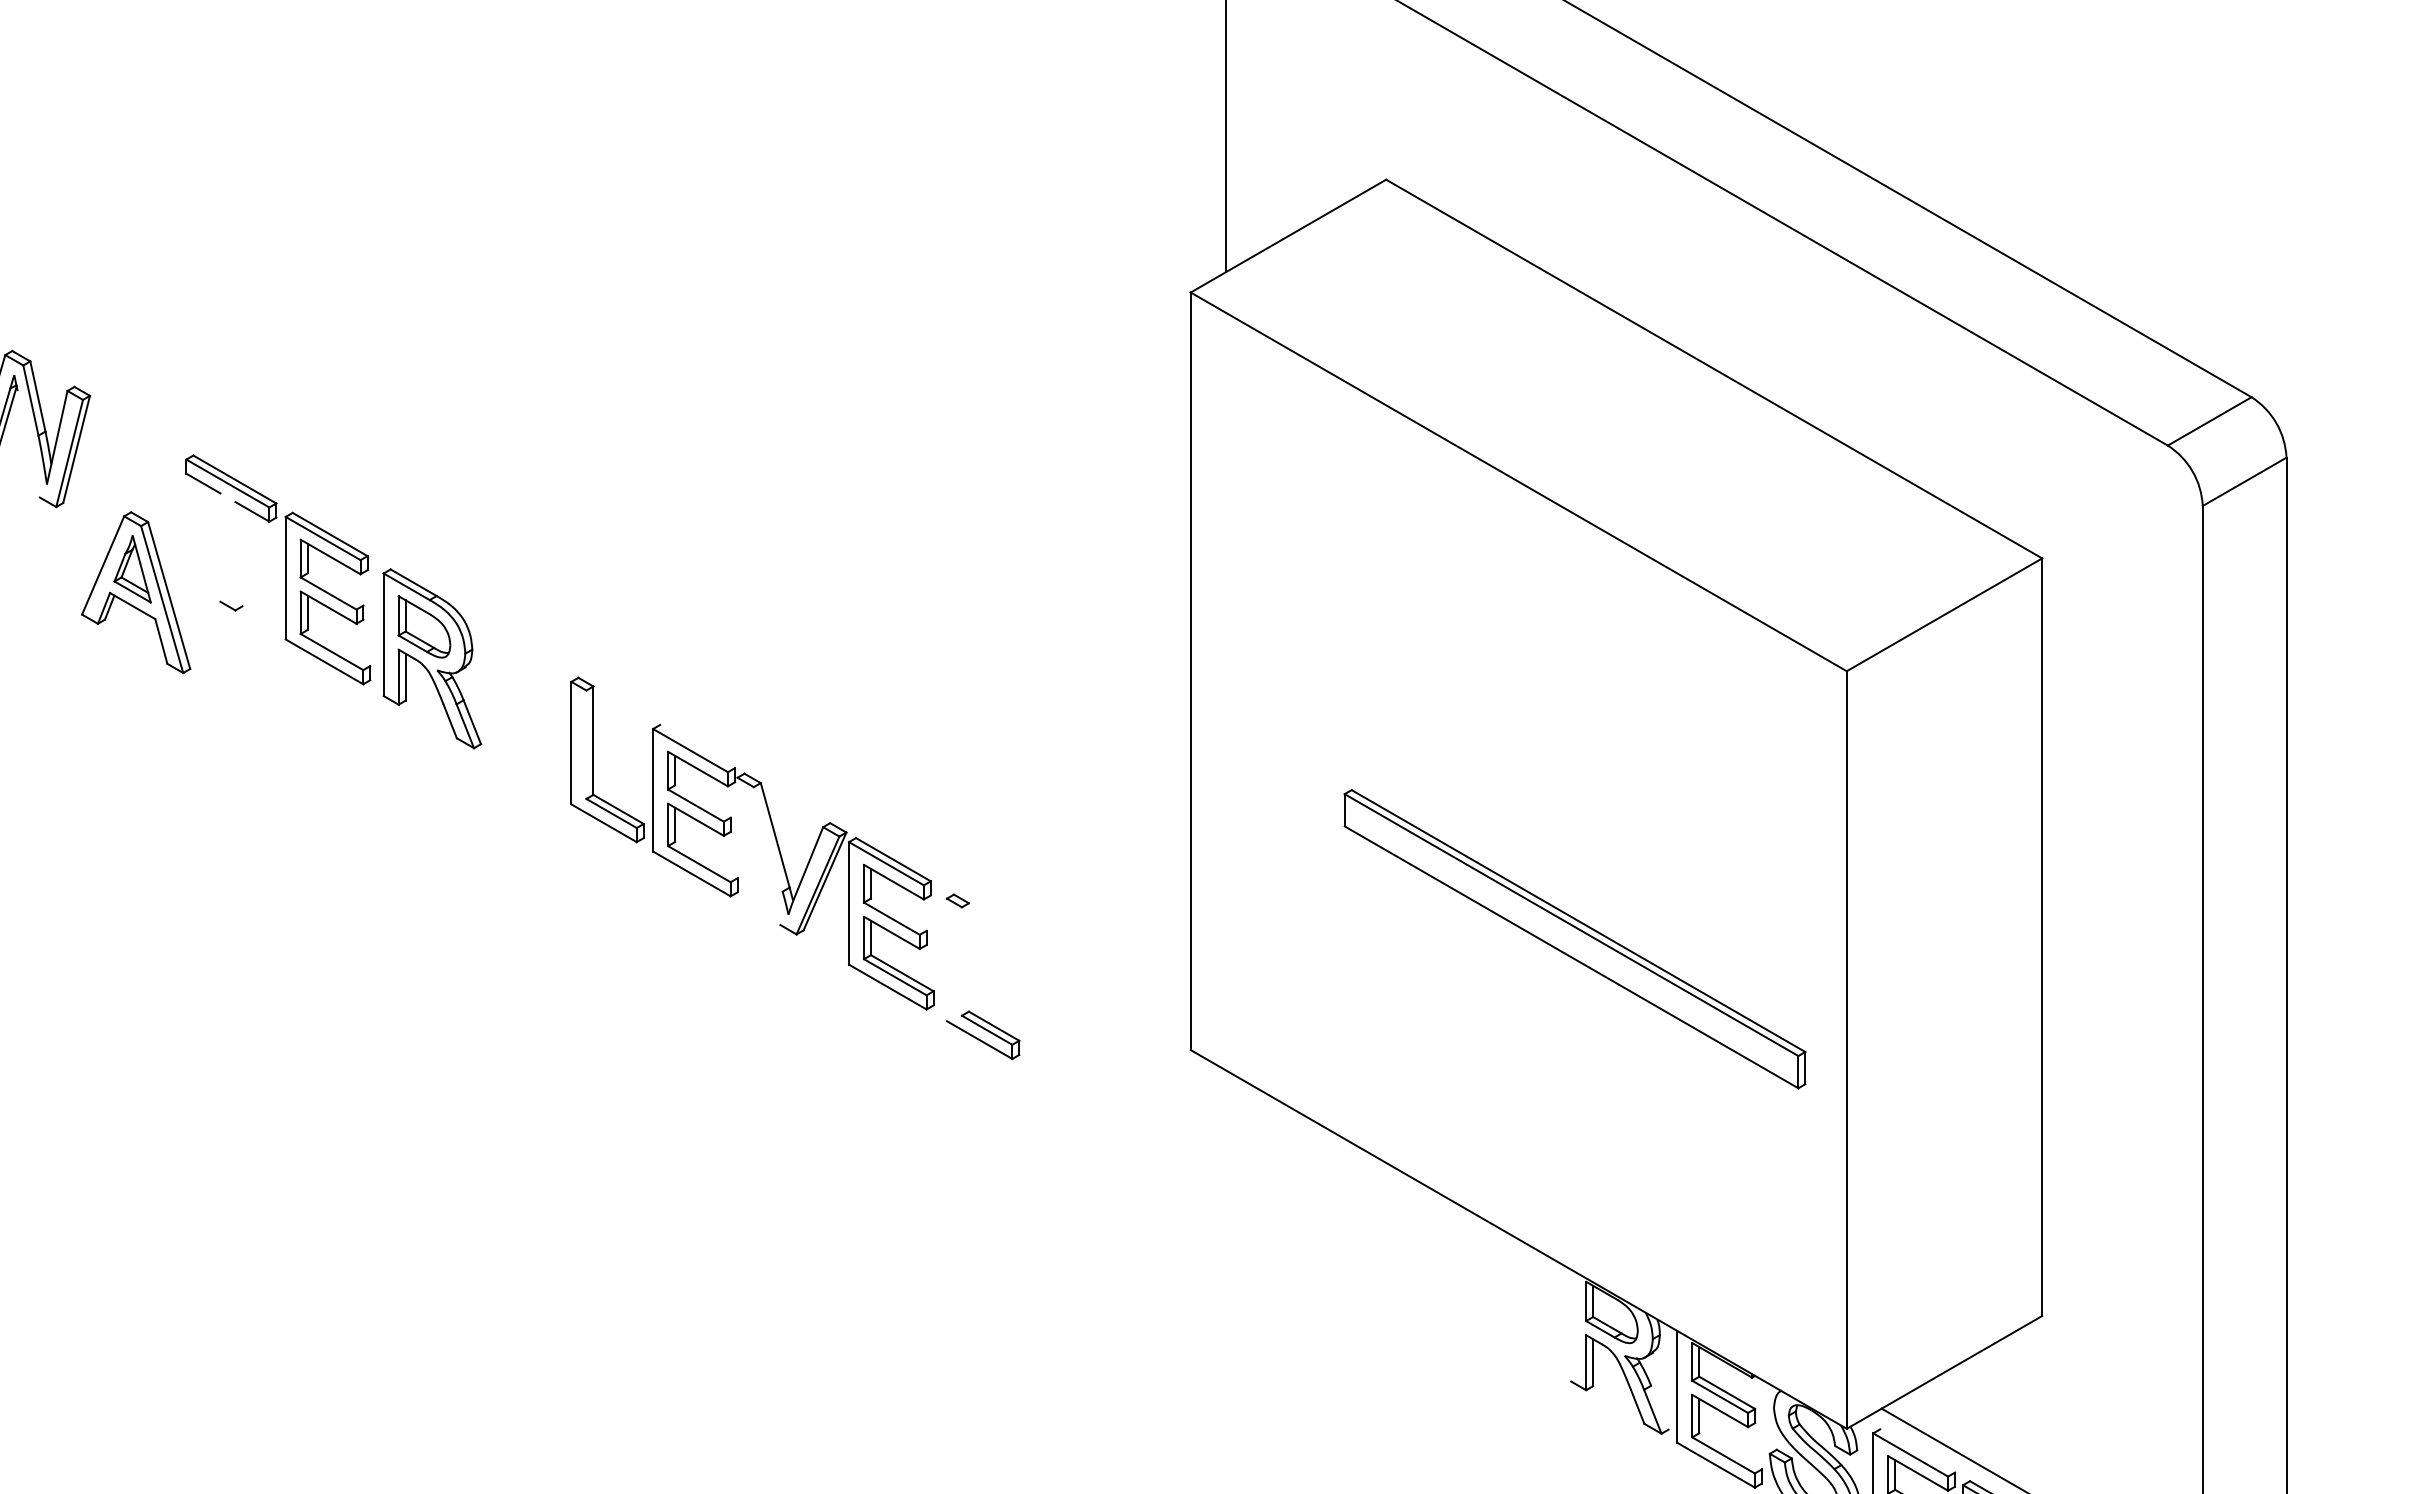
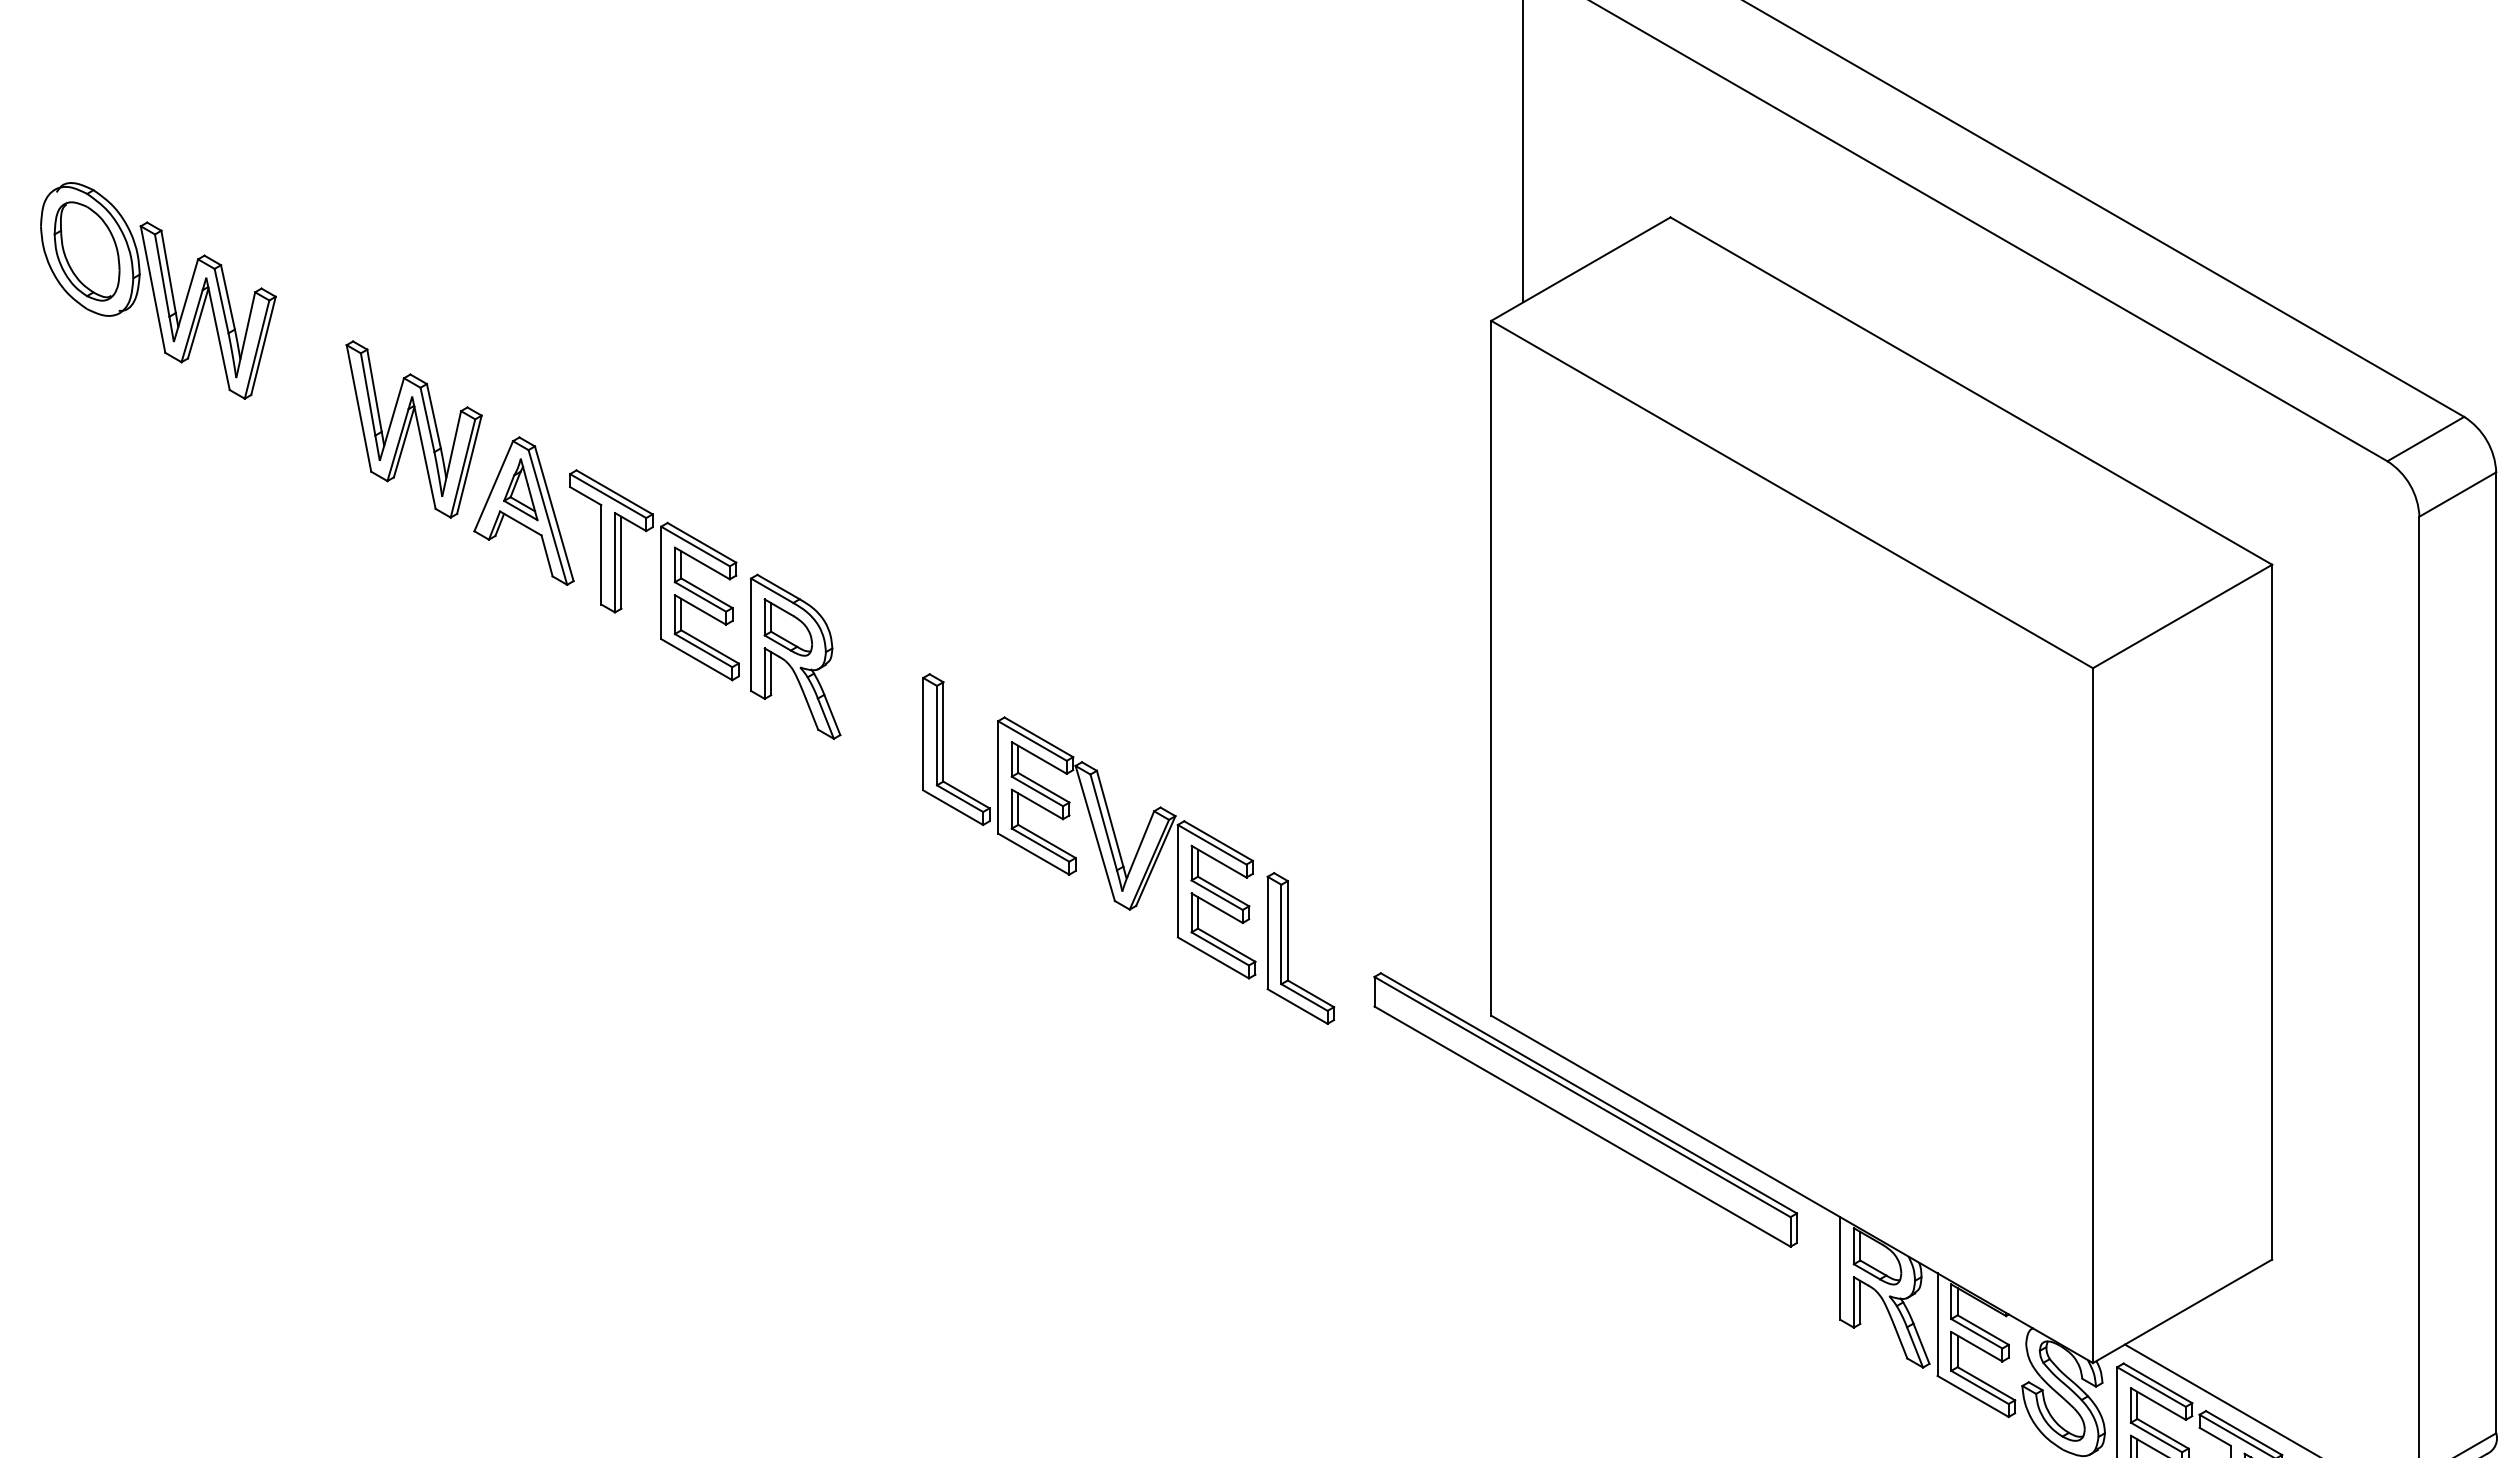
line: (28, 443) -> (425, 459), added
line: (220, 547) -> (601, 554), added
line: (235, 555) -> (615, 562), added
line: (242, 555) -> (621, 562), added
line: (335, 589) -> (706, 593), added
part: (135, 591) -> (523, 510), moved
line: (338, 647) -> (709, 646), added
line: (586, 744) -> (937, 735), added
line: (697, 746) -> (1038, 737), added
line: (702, 801) -> (1043, 787), added
line: (767, 839) -> (1103, 822), added
line: (758, 851) -> (1094, 833), added
line: (705, 860) -> (1046, 841), added
line: (898, 914) -> (1223, 891), added
part: (1574, 938) -> (1585, 1109), moved
line: (968, 957) -> (1287, 930), added
line: (946, 959) -> (1267, 932), added
line: (962, 961) -> (1281, 934), added
line: (1571, 1325) -> (1840, 1268), added
line: (1659, 1407) -> (1921, 1343), added
line: (1730, 1451) -> (1986, 1383), added
line: (1917, 1451) -> (2157, 1383), added

